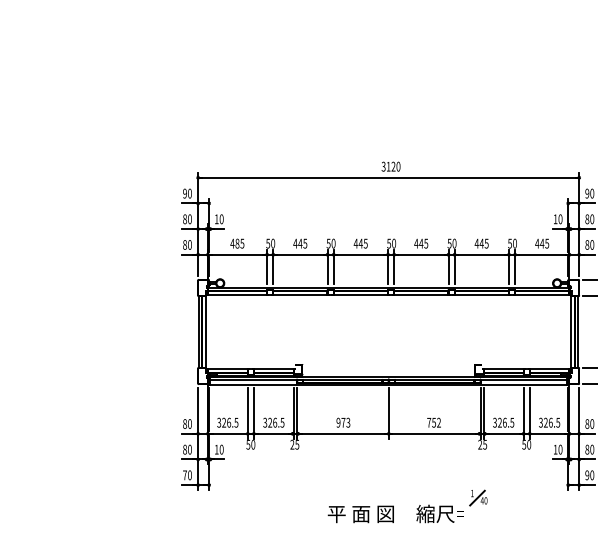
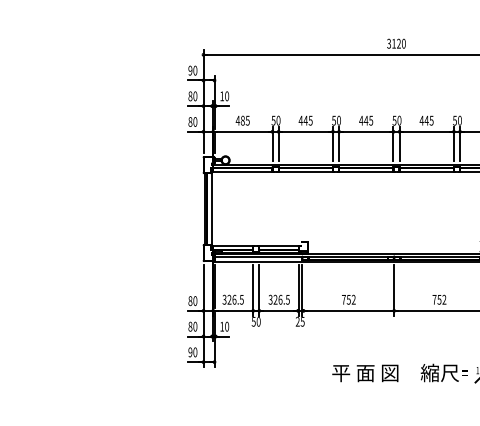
text: (343, 422) -> (348, 299), 973 -> 752
text: (184, 475) -> (189, 352), 70 -> 90
text: (395, 513) -> (399, 372), moved

